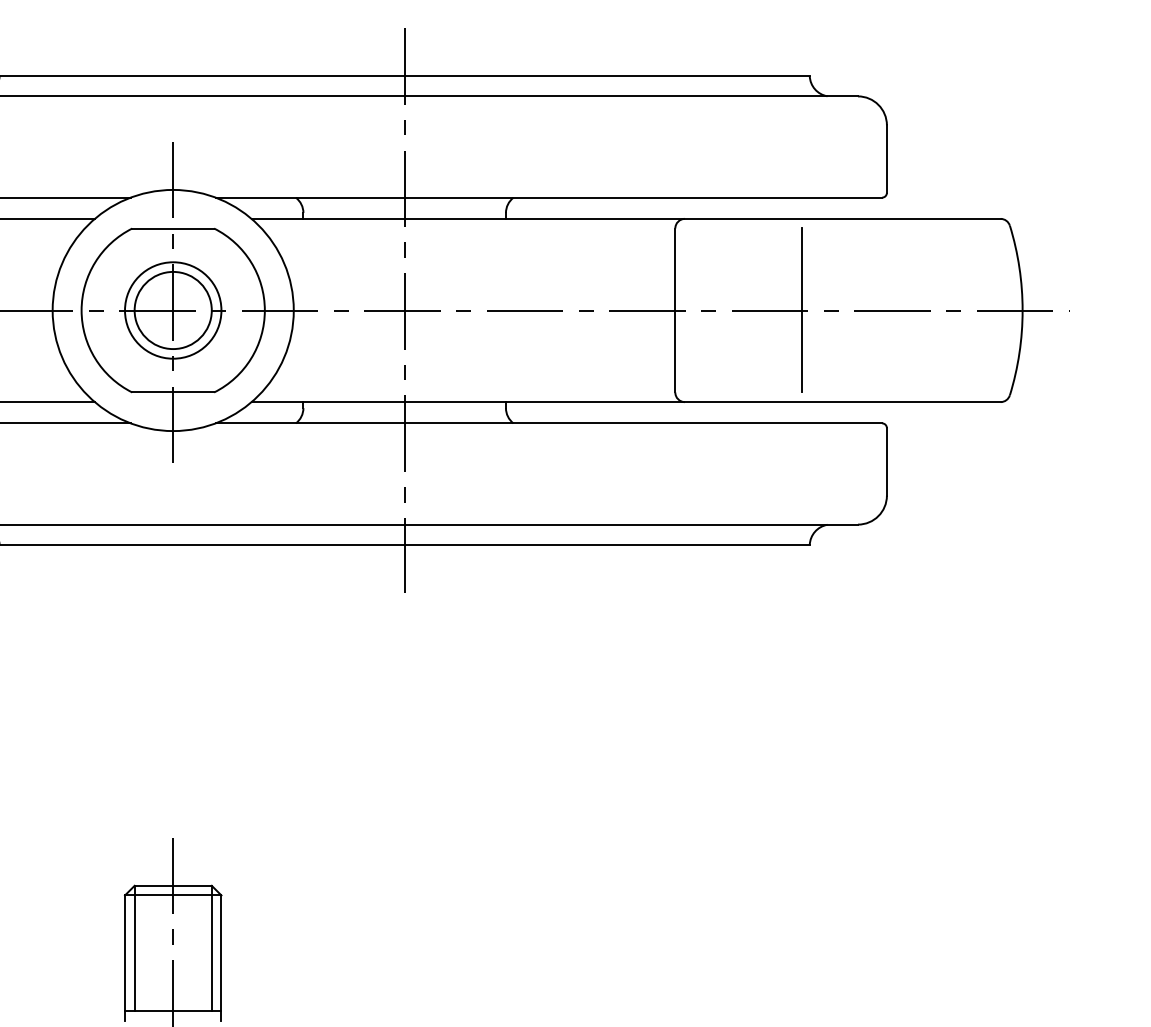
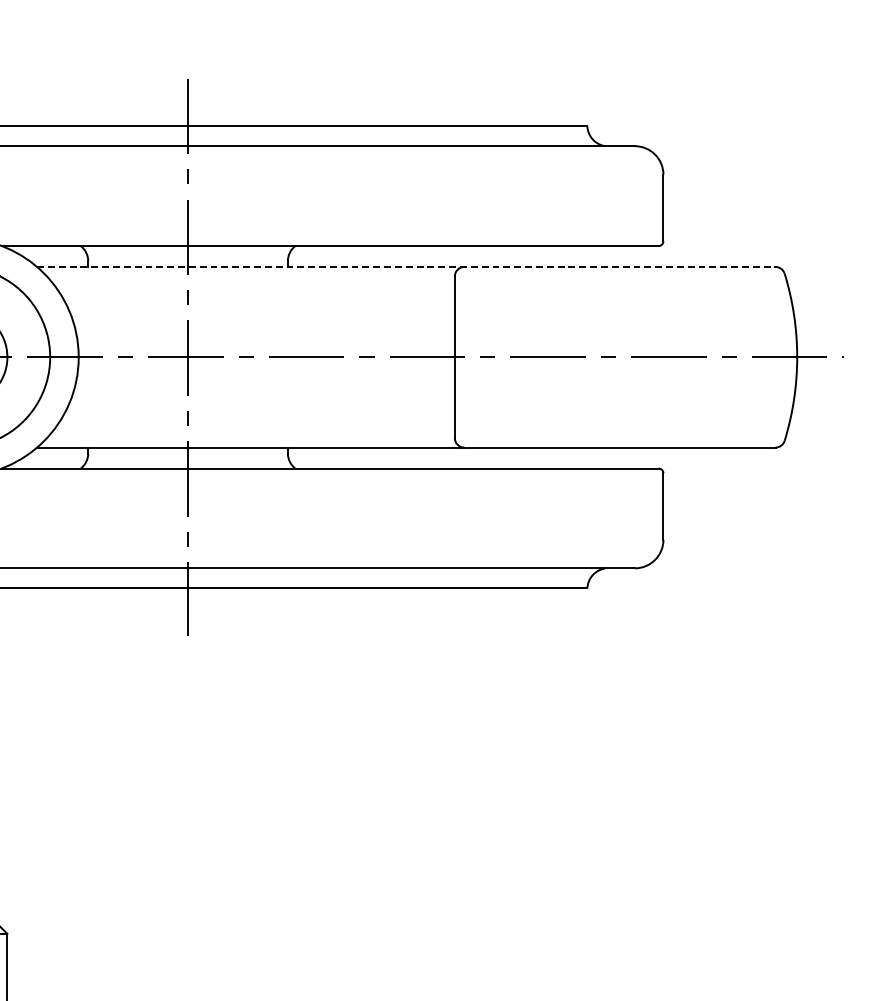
line: (626, 218) -> (406, 266), solid -> dashed
line: (801, 310) -> (579, 357), removed

